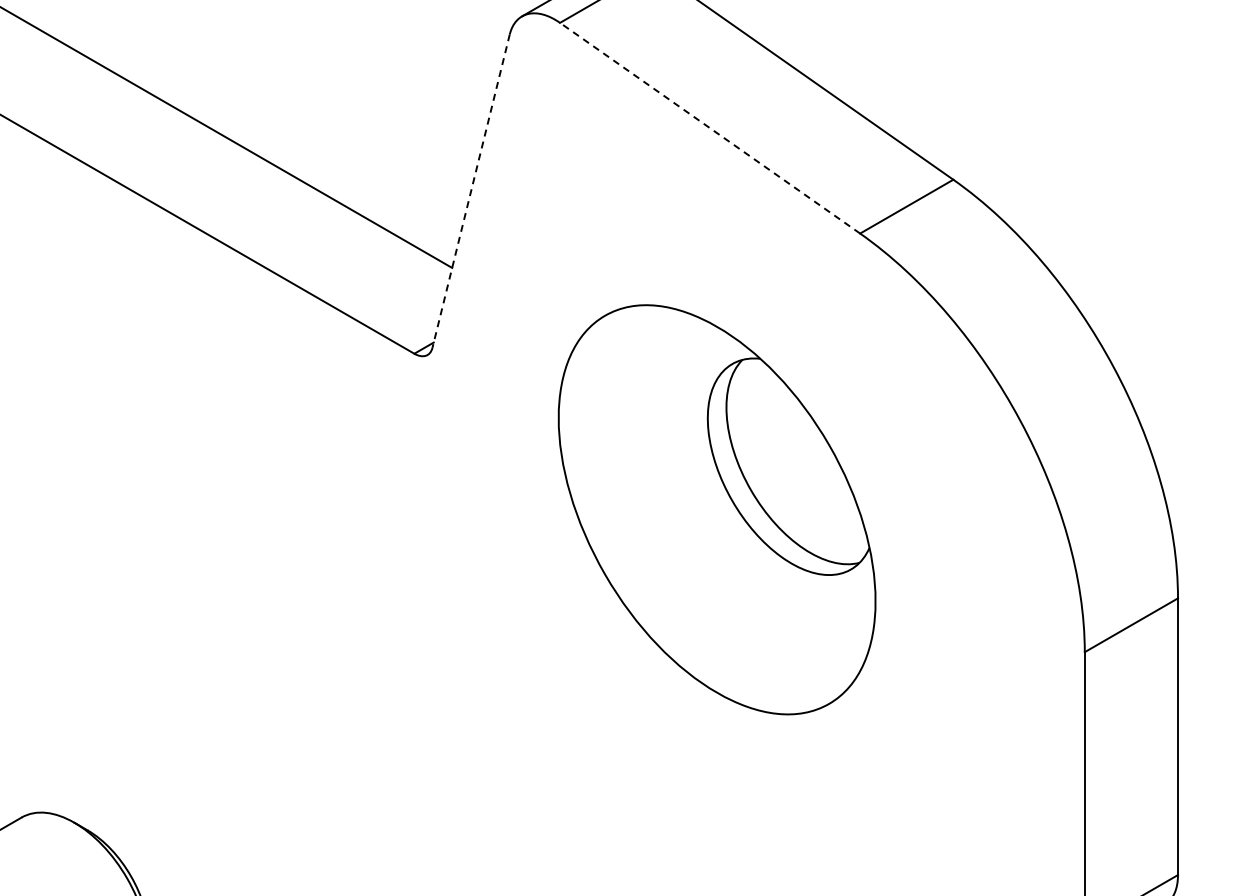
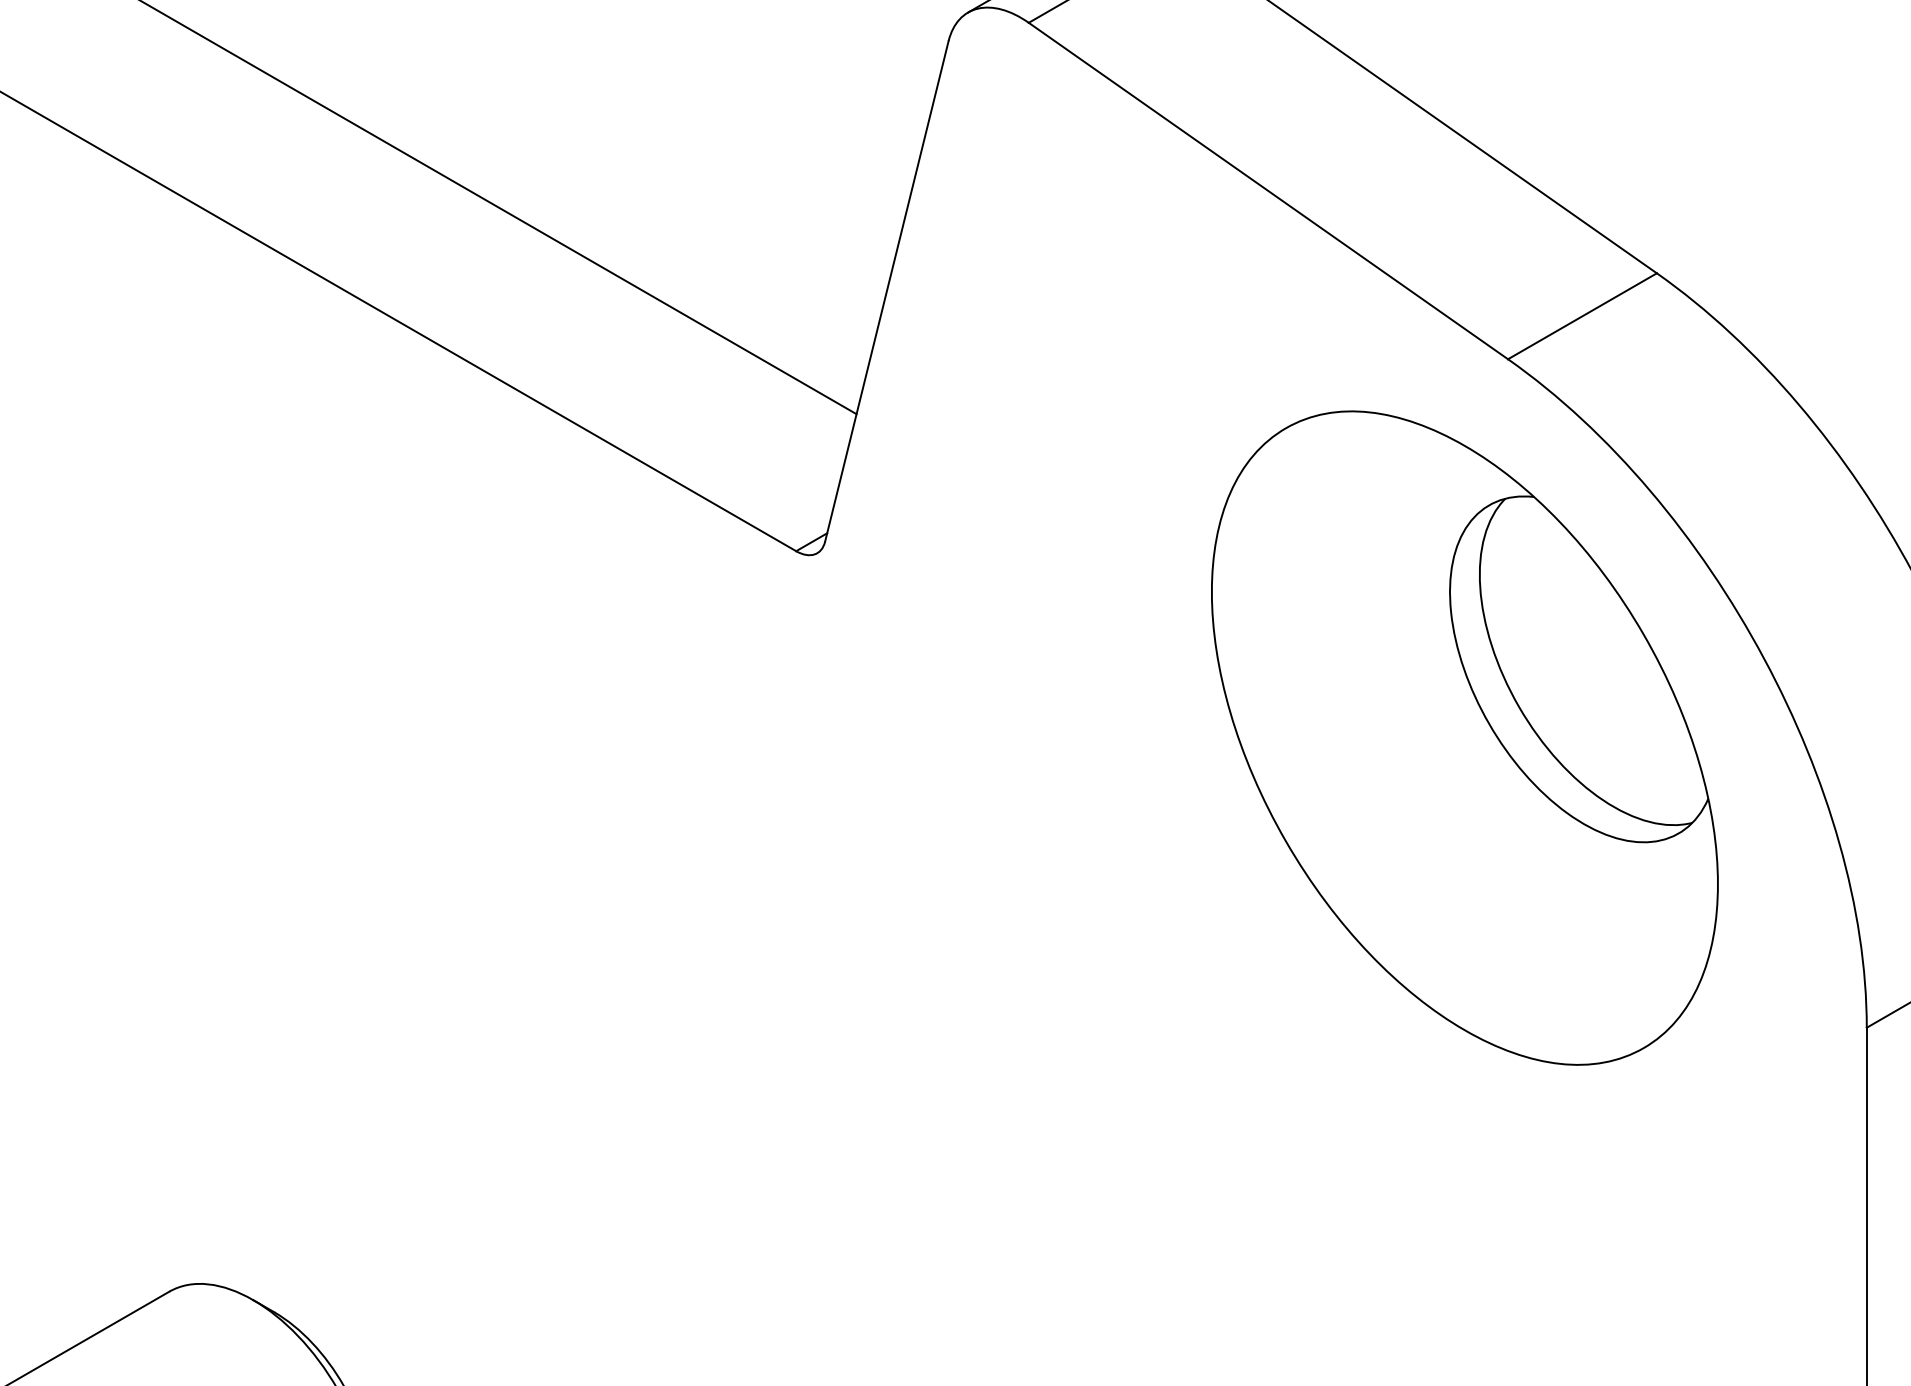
line: (709, 127) -> (1267, 189), dashed -> solid
line: (471, 191) -> (887, 292), dashed -> solid
part: (716, 509) -> (1463, 737), moved

